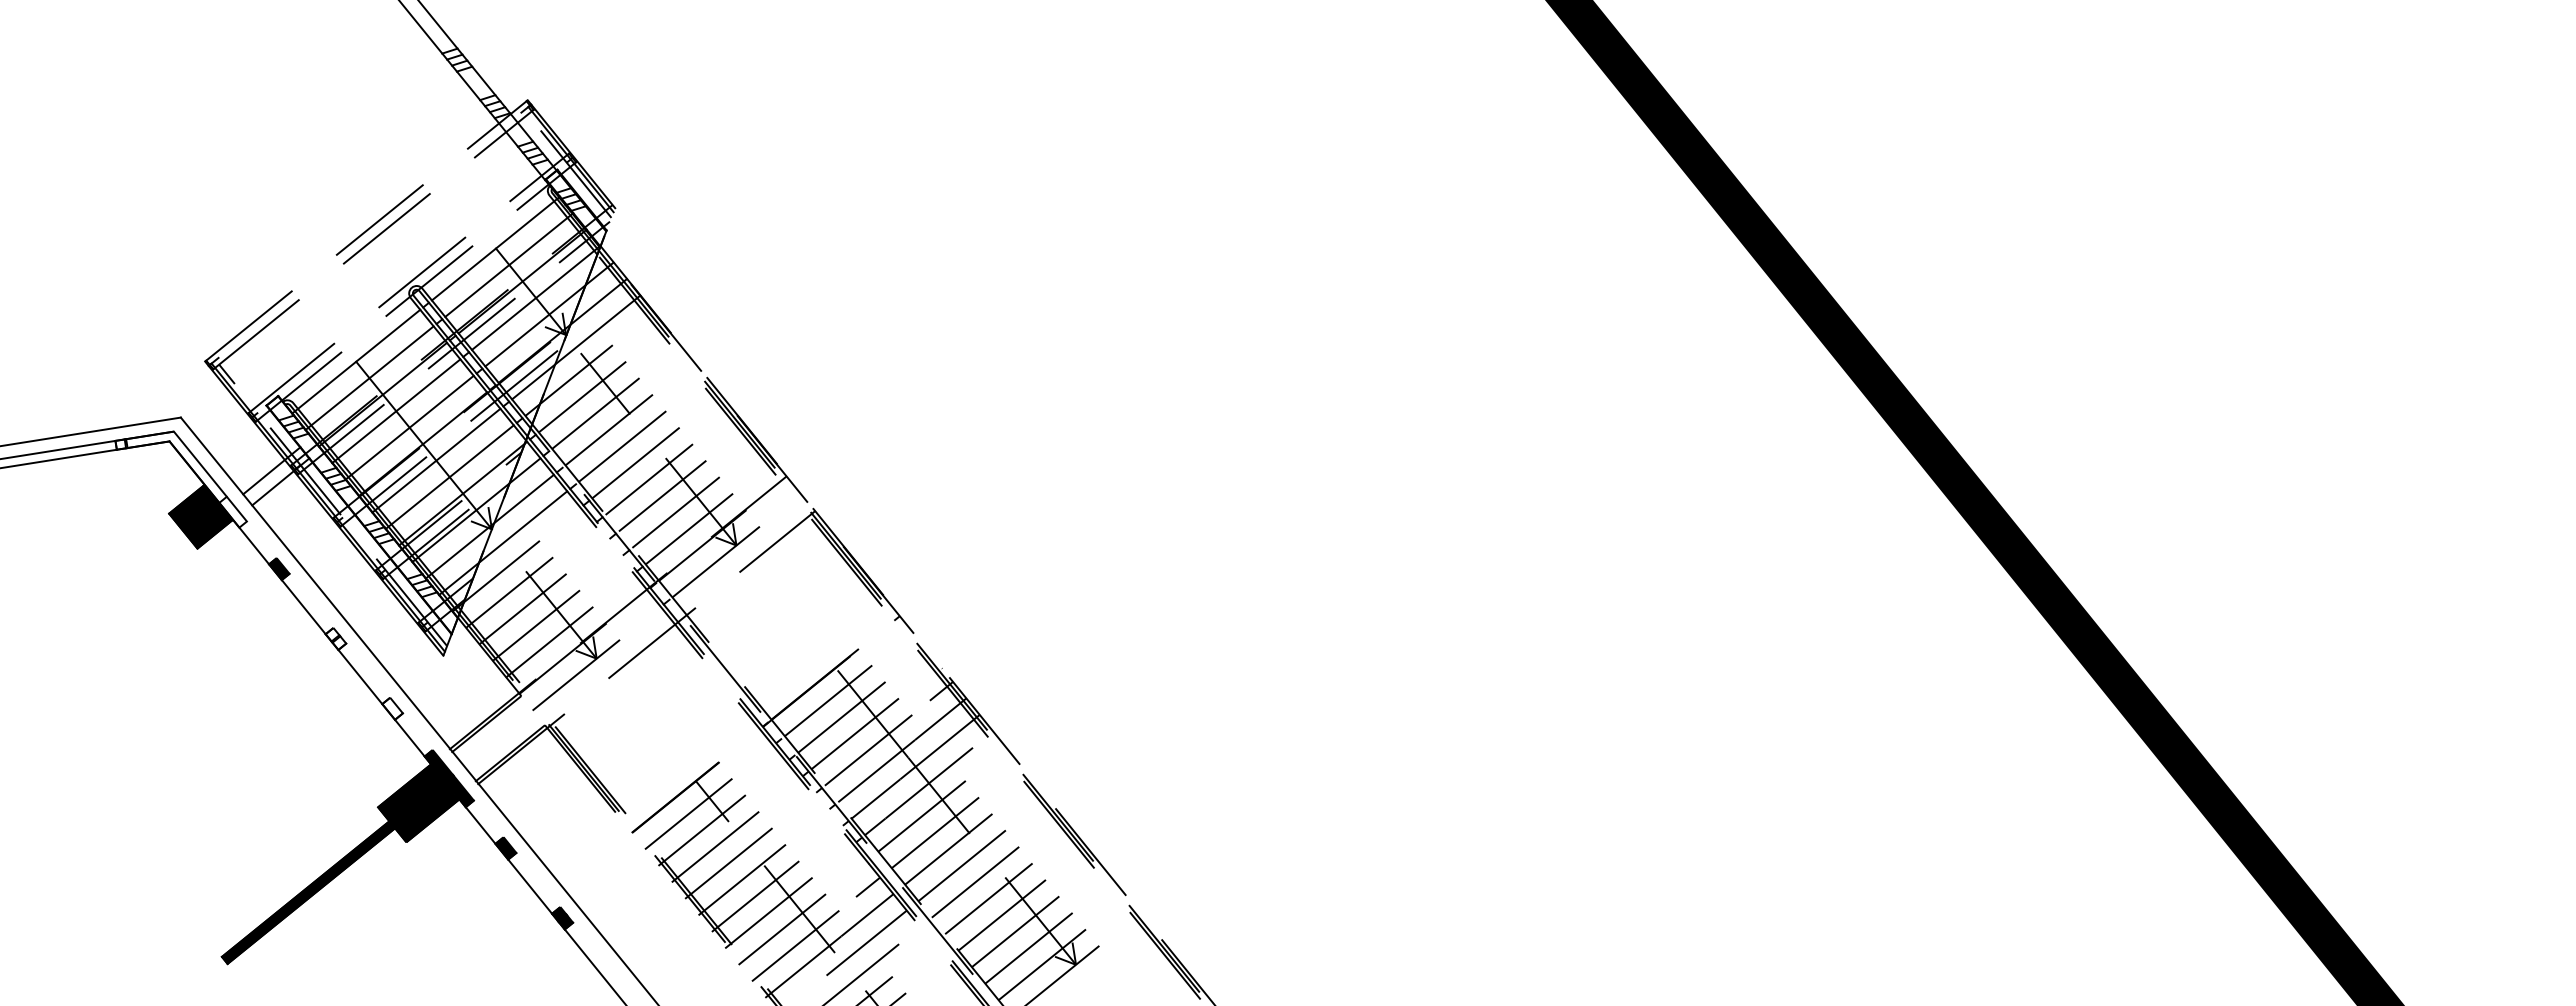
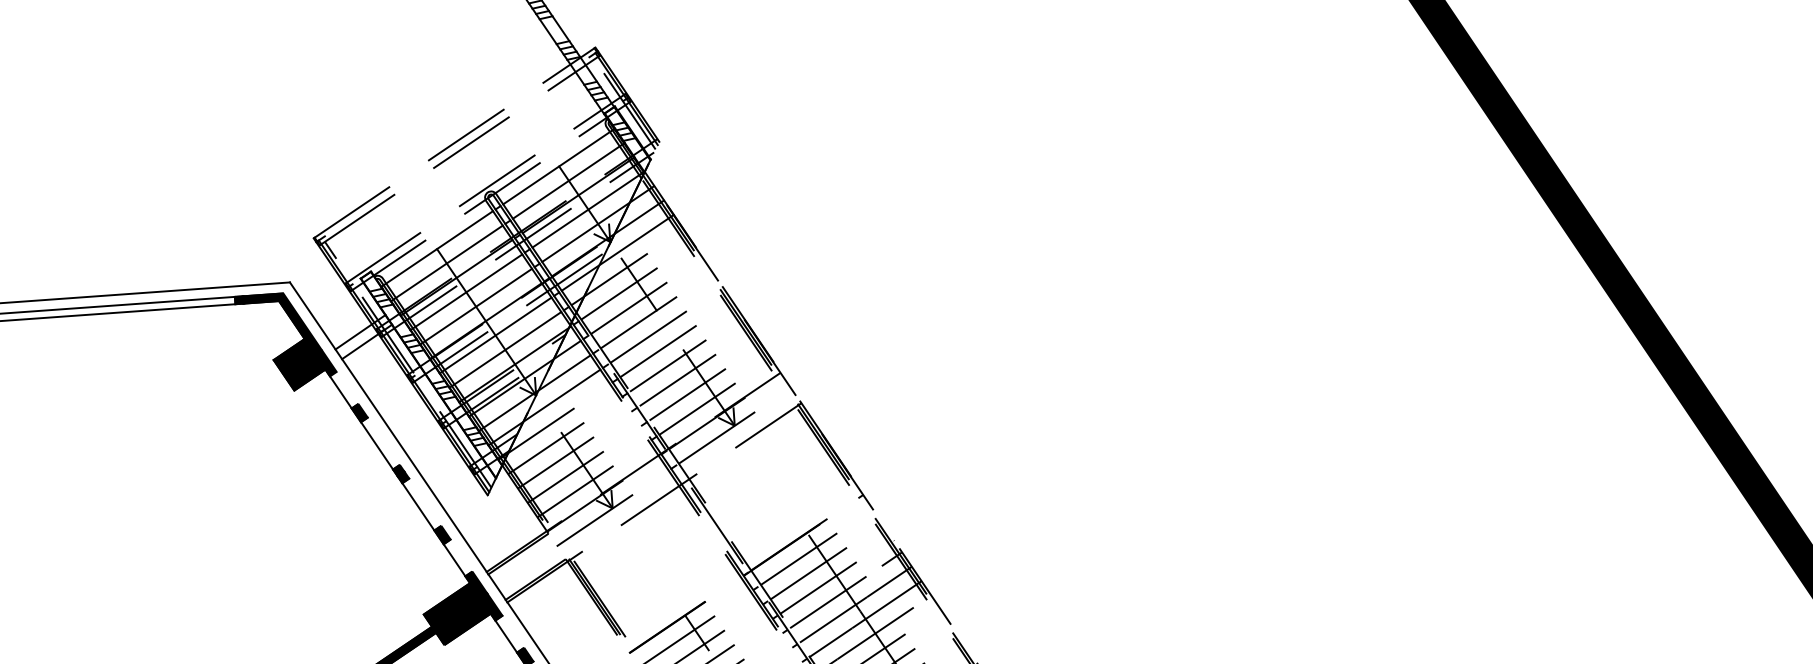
fill: (180, 479) -> (285, 332), added
fill: (335, 638) -> (400, 473), added
fill: (392, 708) -> (442, 534), added

